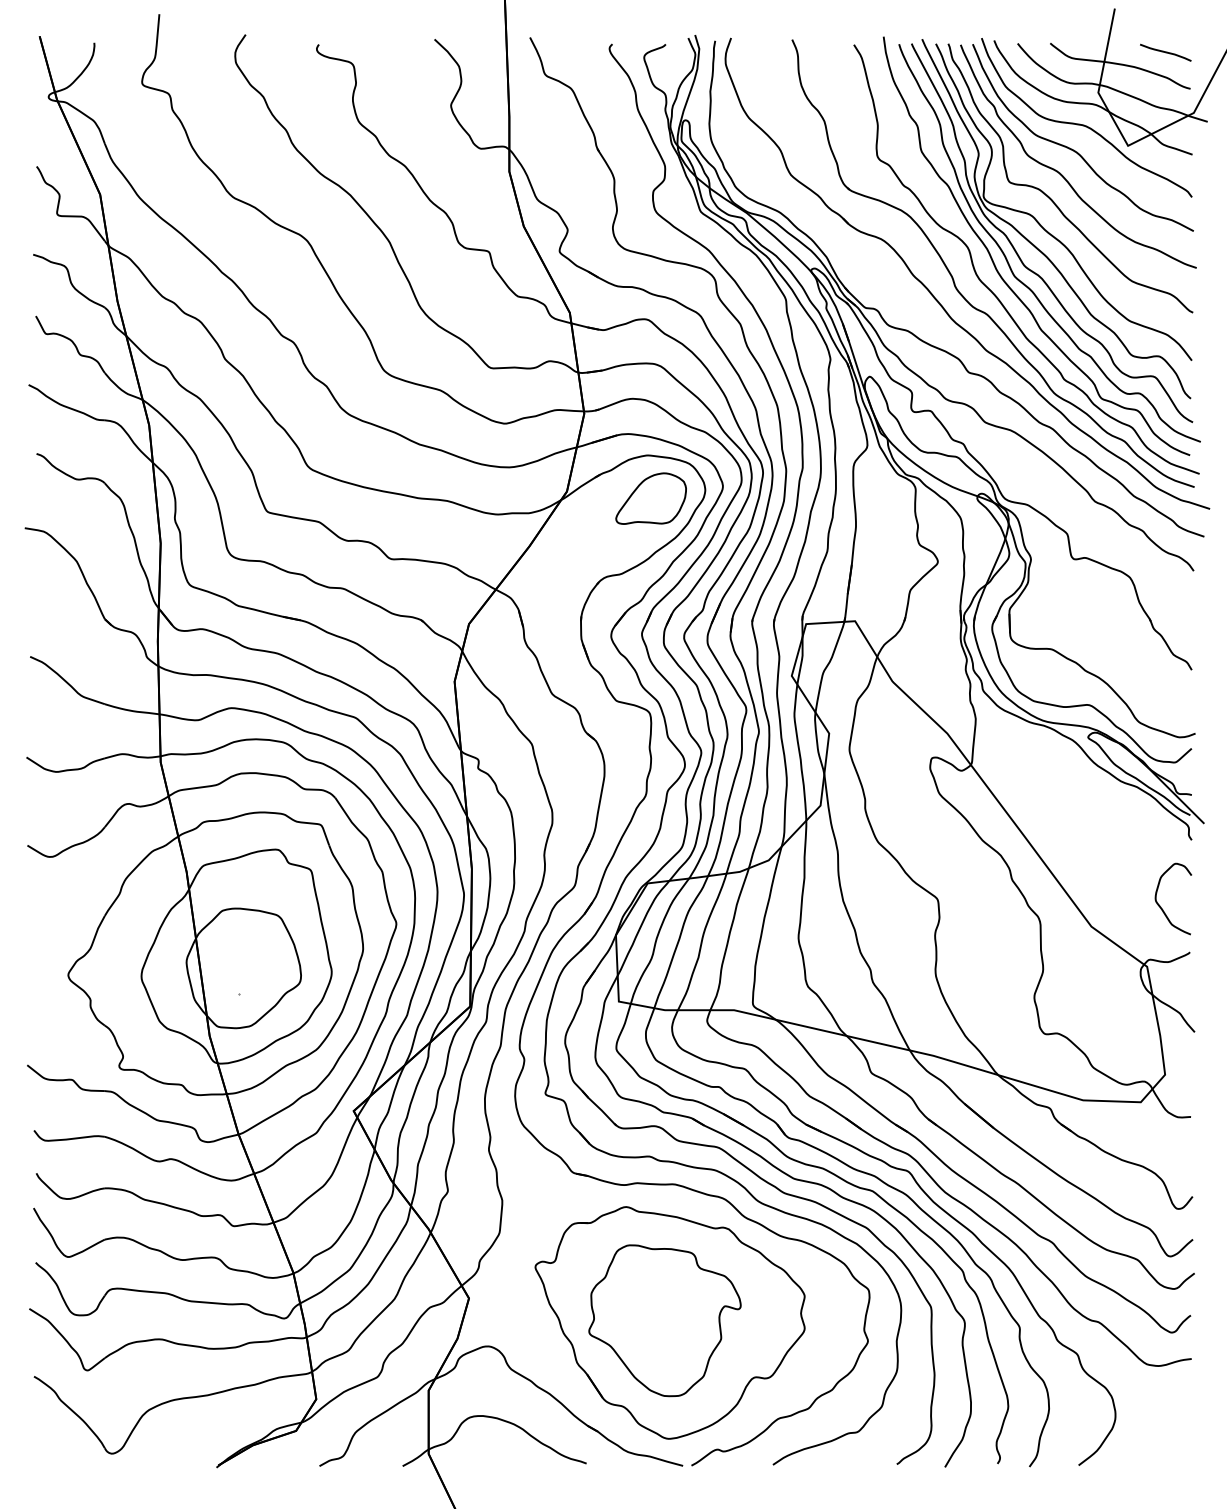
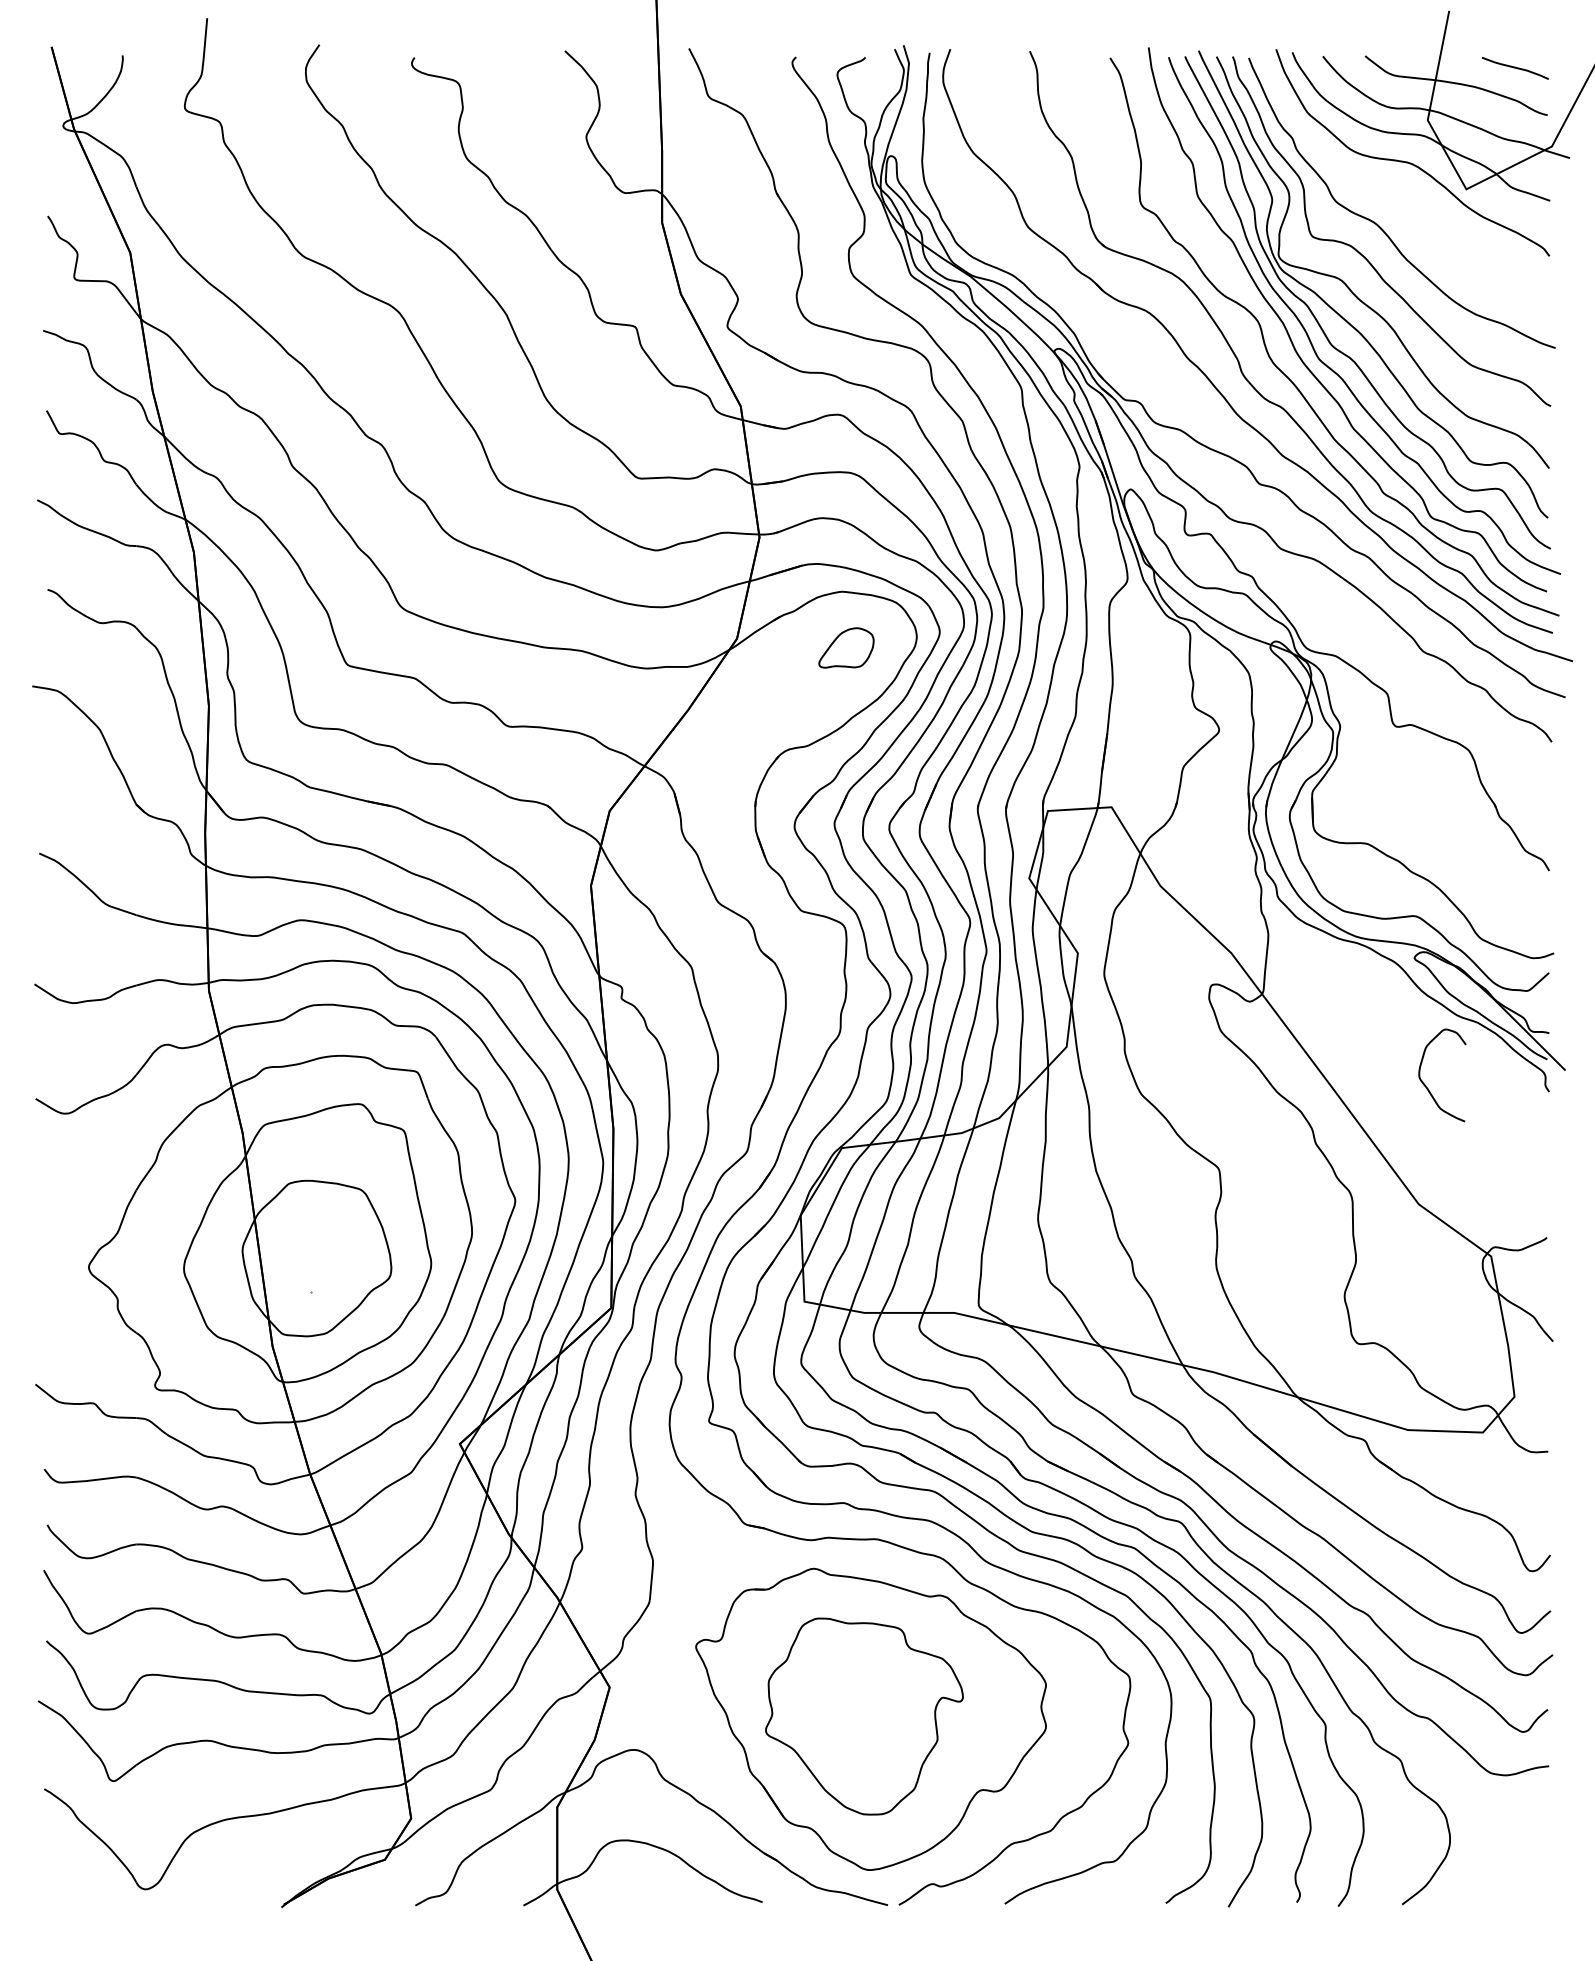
curve: (1074, 149) -> (1396, 194), removed
part: (651, 498) -> (846, 647), size x0.6
curve: (1161, 906) -> (1426, 1085), moved

